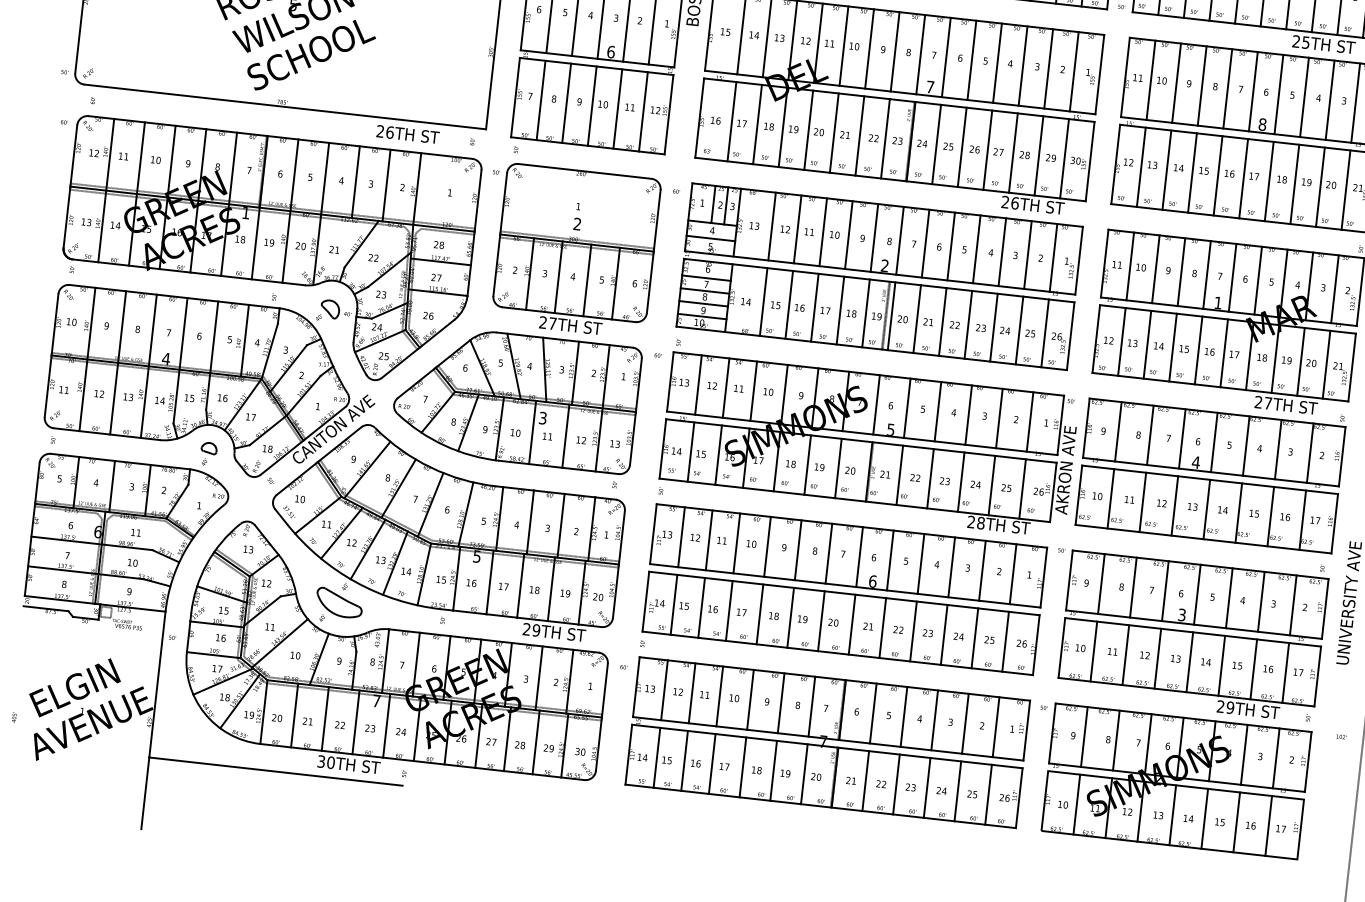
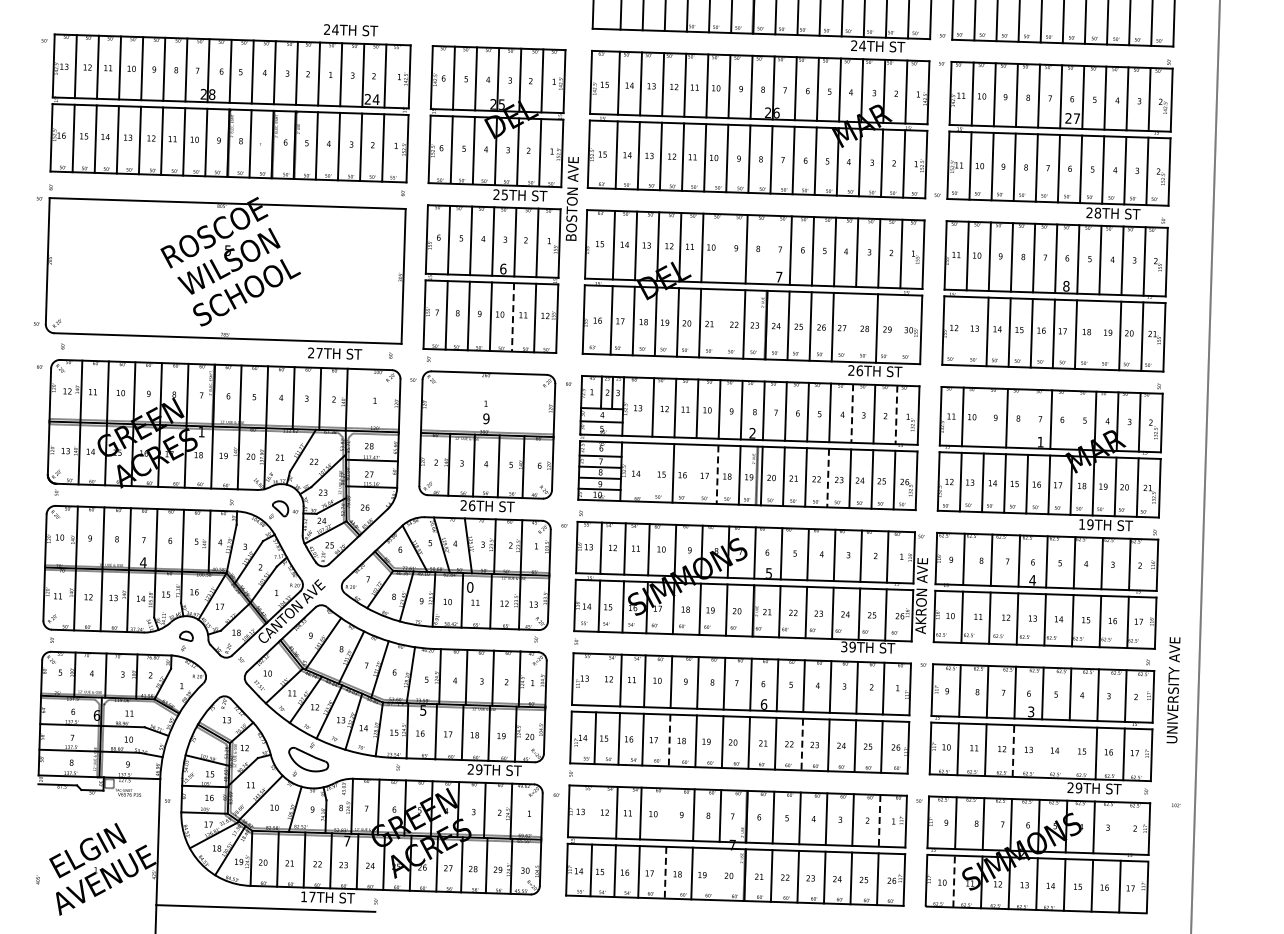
text: (1305, 41) -> (1097, 212), 25TH -> 28TH
line: (869, 48) -> (724, 248), removed
line: (920, 54) -> (768, 249), removed
line: (618, 109) -> (513, 317), solid -> dashed
text: (390, 131) -> (319, 352), 26TH -> 27TH
line: (860, 135) -> (722, 323), removed
line: (1012, 152) -> (854, 327), removed
line: (1065, 157) -> (899, 328), removed
line: (1141, 166) -> (965, 330), removed
line: (1295, 184) -> (1098, 335), removed
text: (577, 223) -> (486, 418), 2 -> 9
line: (1002, 253) -> (852, 414), solid -> dashed
line: (1053, 258) -> (896, 415), solid -> dashed
line: (1155, 269) -> (984, 417), removed
line: (1207, 274) -> (1029, 418), removed
line: (1258, 280) -> (1073, 420), removed
line: (763, 301) -> (651, 472), removed
line: (814, 307) -> (695, 473), removed
line: (840, 311) -> (717, 475), solid -> dashed
text: (553, 323) -> (472, 505), 27TH -> 26TH
line: (968, 325) -> (828, 478), solid -> dashed
text: (1262, 402) -> (1085, 524), 27TH -> 19TH
text: (543, 418) -> (470, 587), 3 -> 0
text: (976, 523) -> (848, 647), 28TH -> 39TH
line: (680, 536) -> (596, 679), removed
line: (759, 614) -> (669, 740), solid -> dashed
line: (913, 631) -> (802, 744), solid -> dashed
line: (1157, 659) -> (1013, 751), solid -> dashed
line: (1189, 661) -> (1040, 751), removed
line: (1221, 665) -> (1068, 752), removed
line: (663, 689) -> (592, 811), removed
line: (750, 700) -> (667, 814), removed
line: (995, 726) -> (879, 820), solid -> dashed
line: (1275, 758) -> (1121, 828), removed
text: (325, 761) -> (307, 896), 30TH -> 17TH
line: (742, 767) -> (665, 872), solid -> dashed
line: (804, 774) -> (718, 874), removed
line: (1077, 804) -> (954, 881), solid -> dashed

